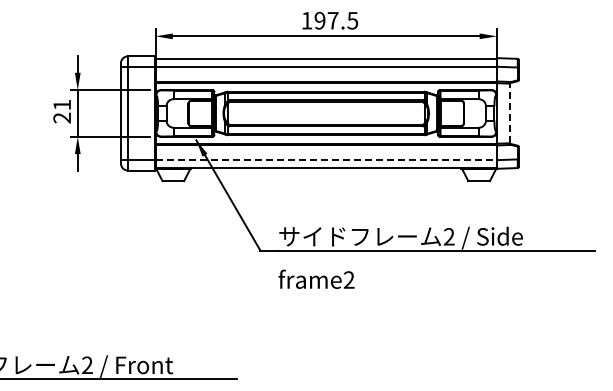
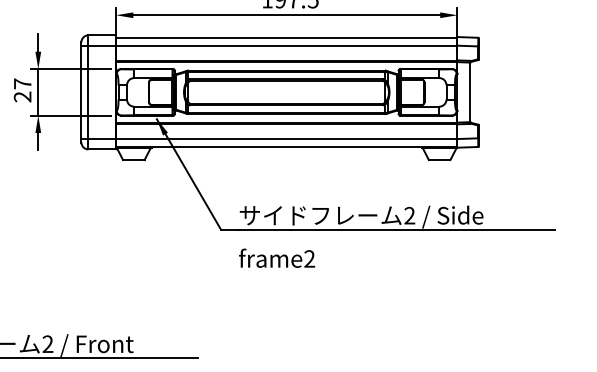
text: (61, 104) -> (22, 83), 21 -> 27
line: (509, 113) -> (470, 92), dashed -> solid
line: (326, 160) -> (287, 139), dashed -> solid

